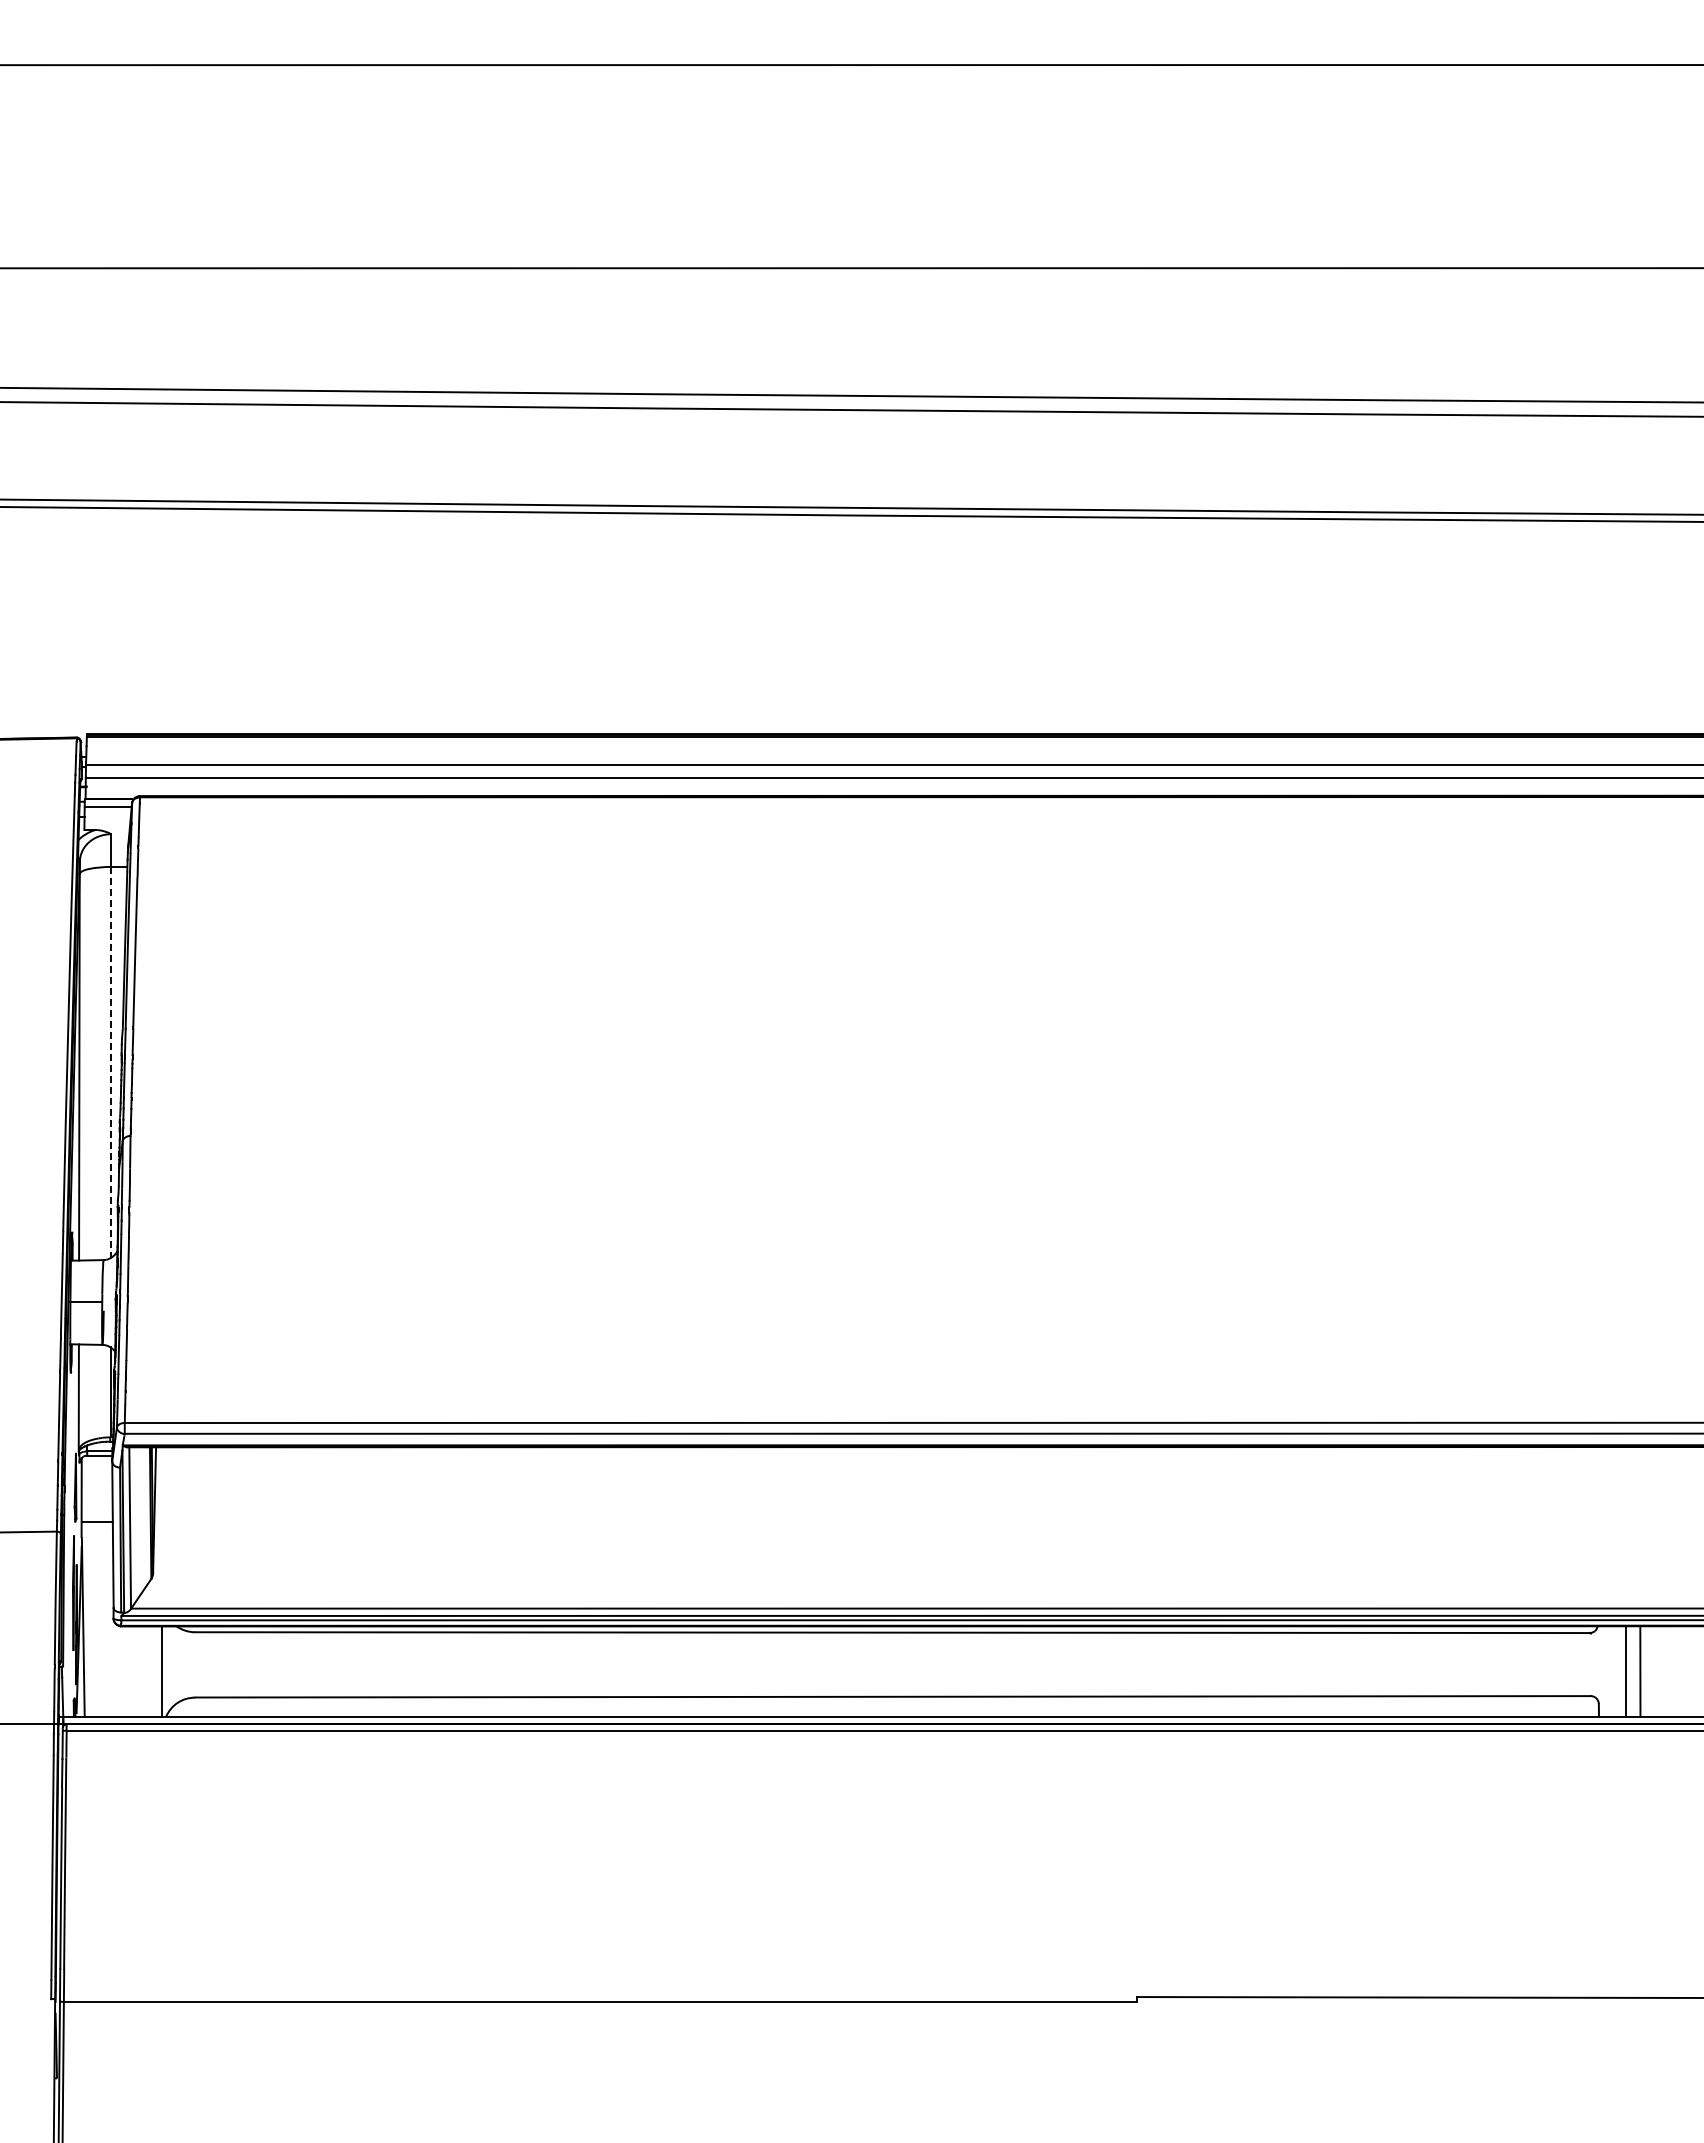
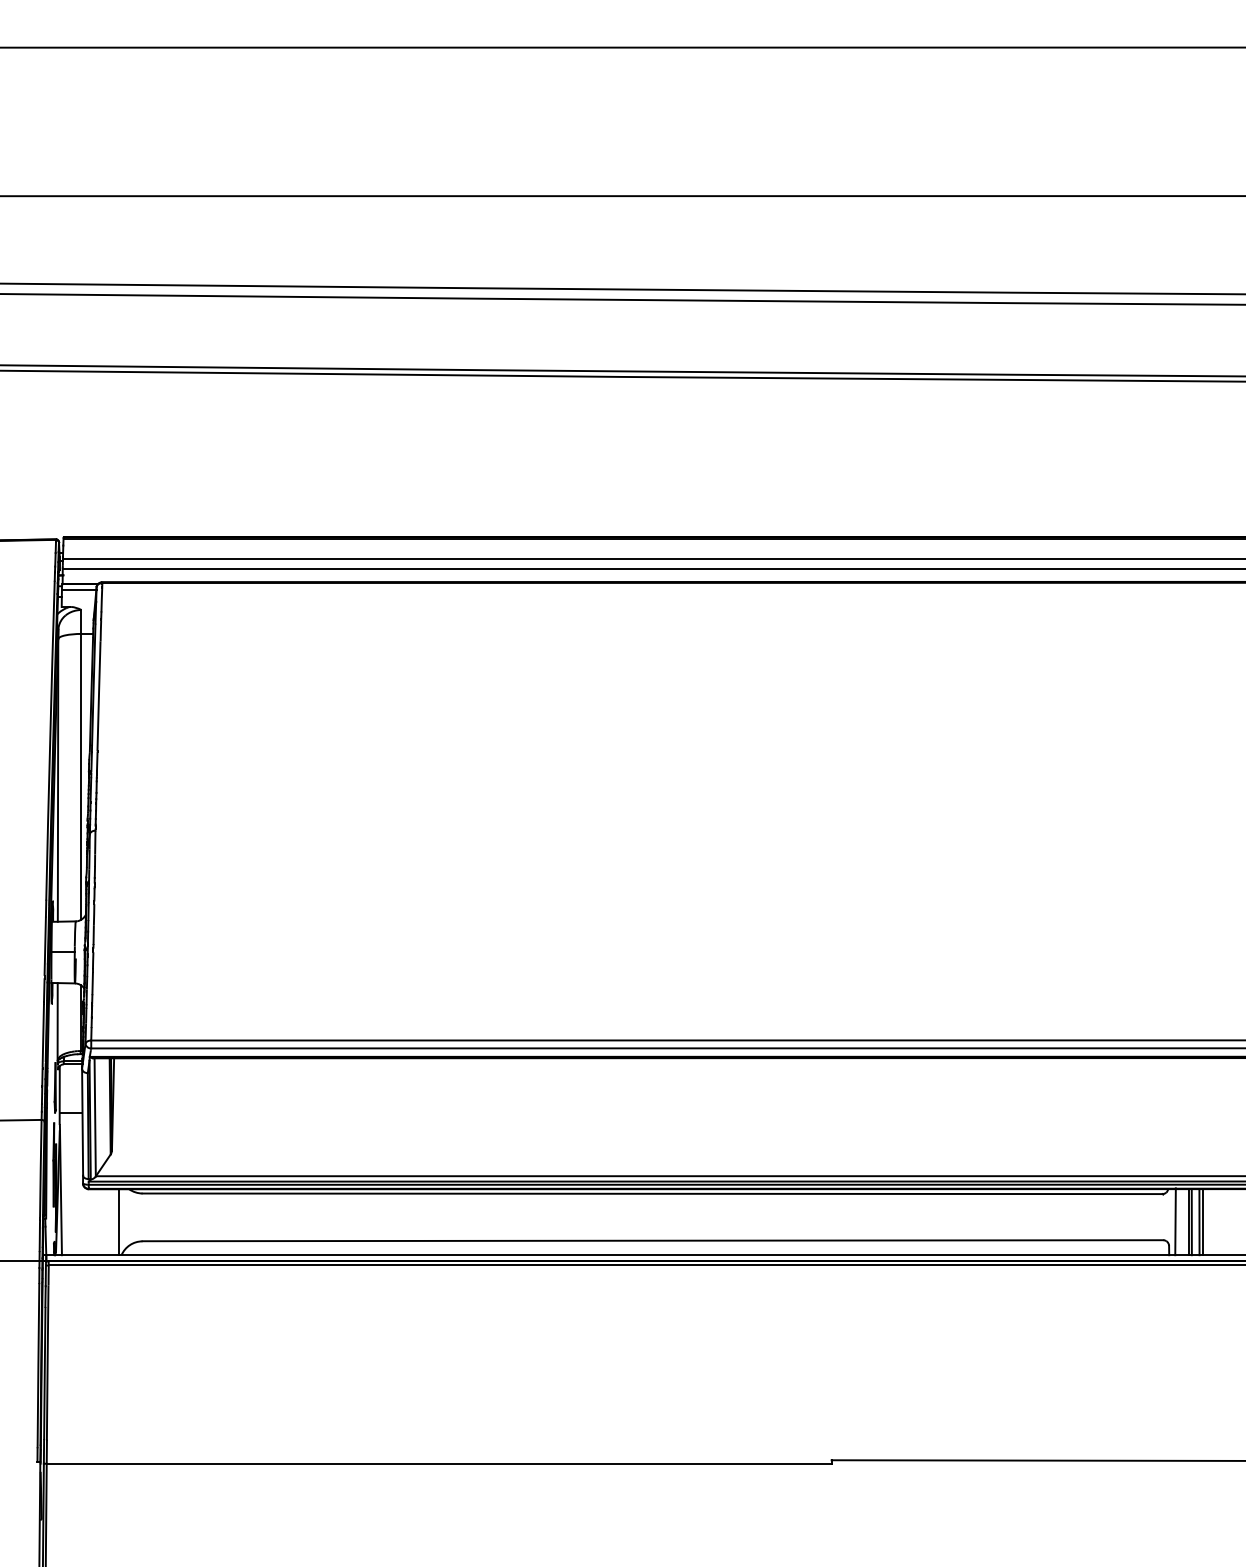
line: (110, 1063) -> (80, 777), dashed -> solid
line: (1607, 1670) -> (1175, 1221), added
line: (1629, 1671) -> (1191, 1222), added
line: (1644, 1671) -> (1202, 1222), added

